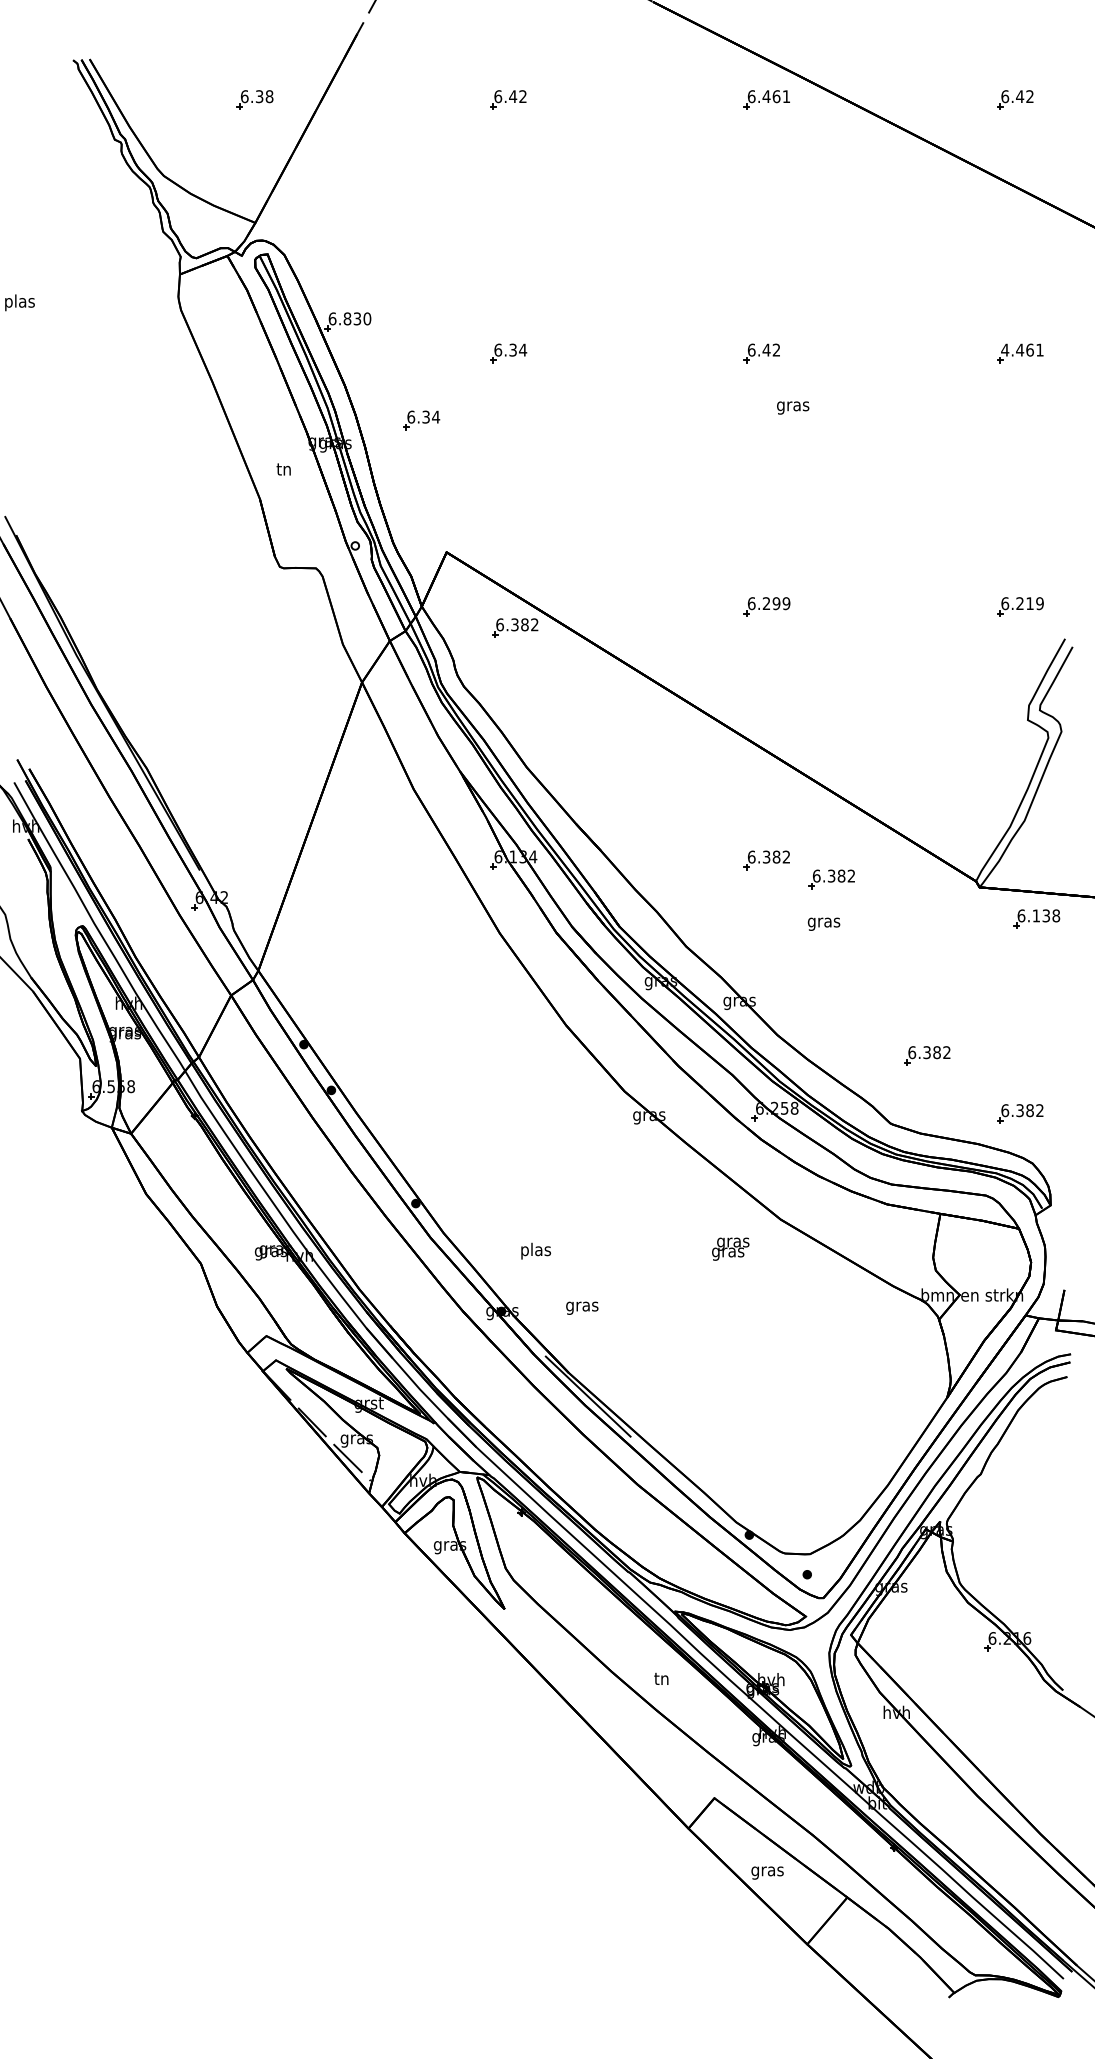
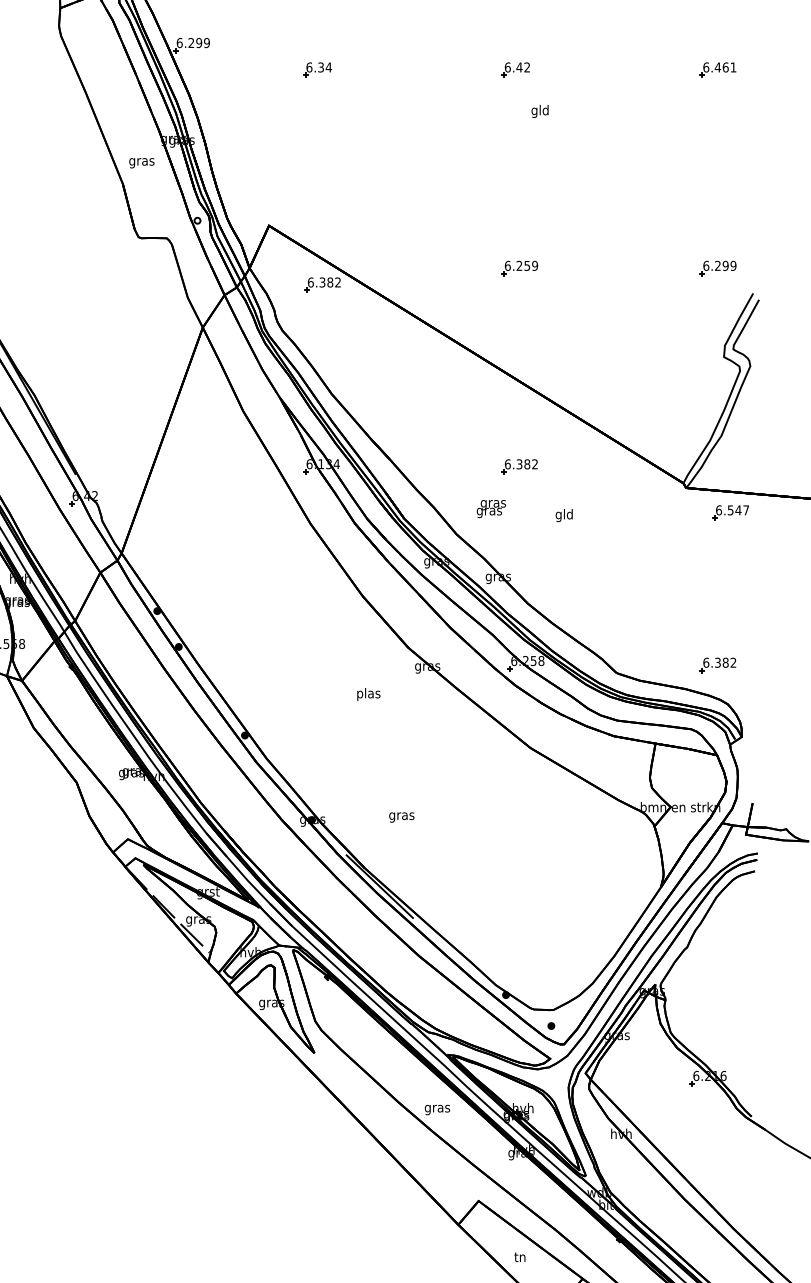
text: (357, 318) -> (199, 42), 6.830 -> 6.299
text: (1005, 349) -> (706, 66), 4.461 -> 6.461
text: (793, 406) -> (540, 111), gras -> gld
part: (421, 420) -> (249, 122), removed
text: (284, 471) -> (142, 162), tn -> gras
text: (776, 603) -> (527, 265), 6.299 -> 6.259
text: (1029, 603) -> (725, 265), 6.219 -> 6.299
part: (831, 879) -> (570, 481), removed
text: (1046, 915) -> (738, 510), 6.138 -> 6.547
text: (823, 922) -> (564, 515), gras -> gld
part: (927, 1055) -> (645, 619), removed
text: (730, 1248) -> (491, 508), moved
text: (535, 1250) -> (368, 694), moved
text: (582, 1307) -> (402, 816), moved
text: (661, 1680) -> (437, 1108), tn -> gras
text: (767, 1871) -> (520, 1258), gras -> tn

